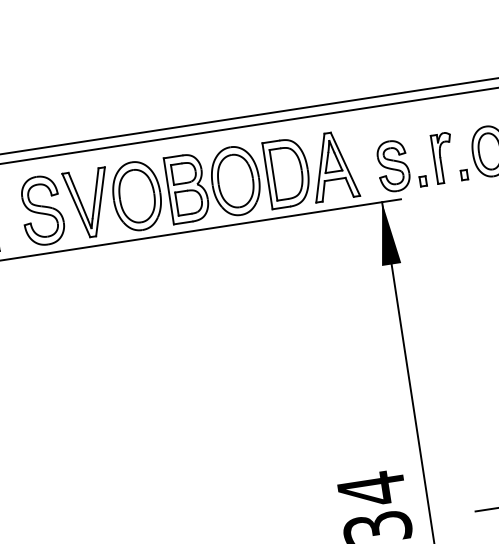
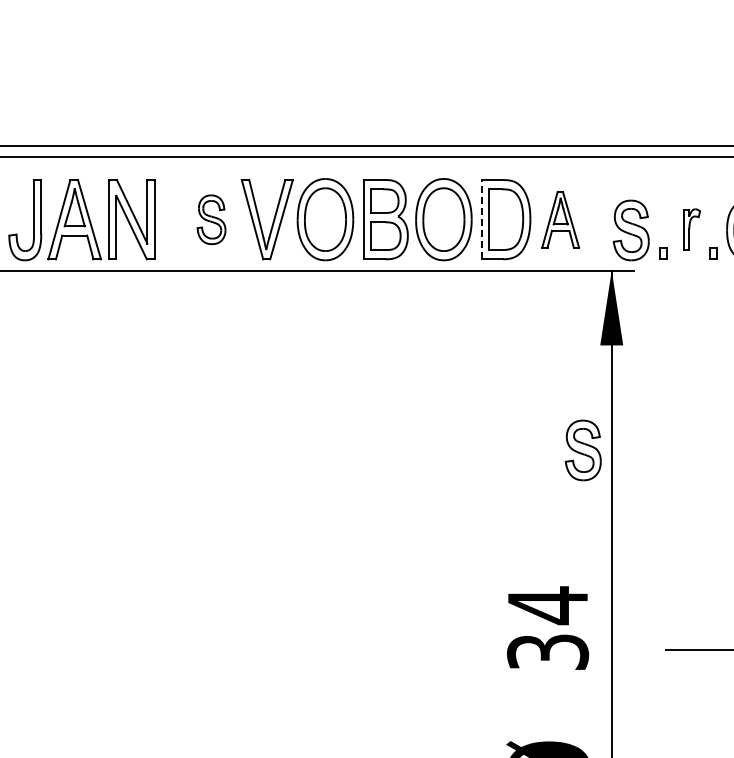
part: (444, 157) -> (692, 229), size x0.7
part: (332, 166) -> (560, 219), size x0.7
line: (267, 176) -> (482, 219), solid -> dashed
part: (42, 210) -> (211, 219), size x0.6
part: (380, 355) -> (582, 450), added

